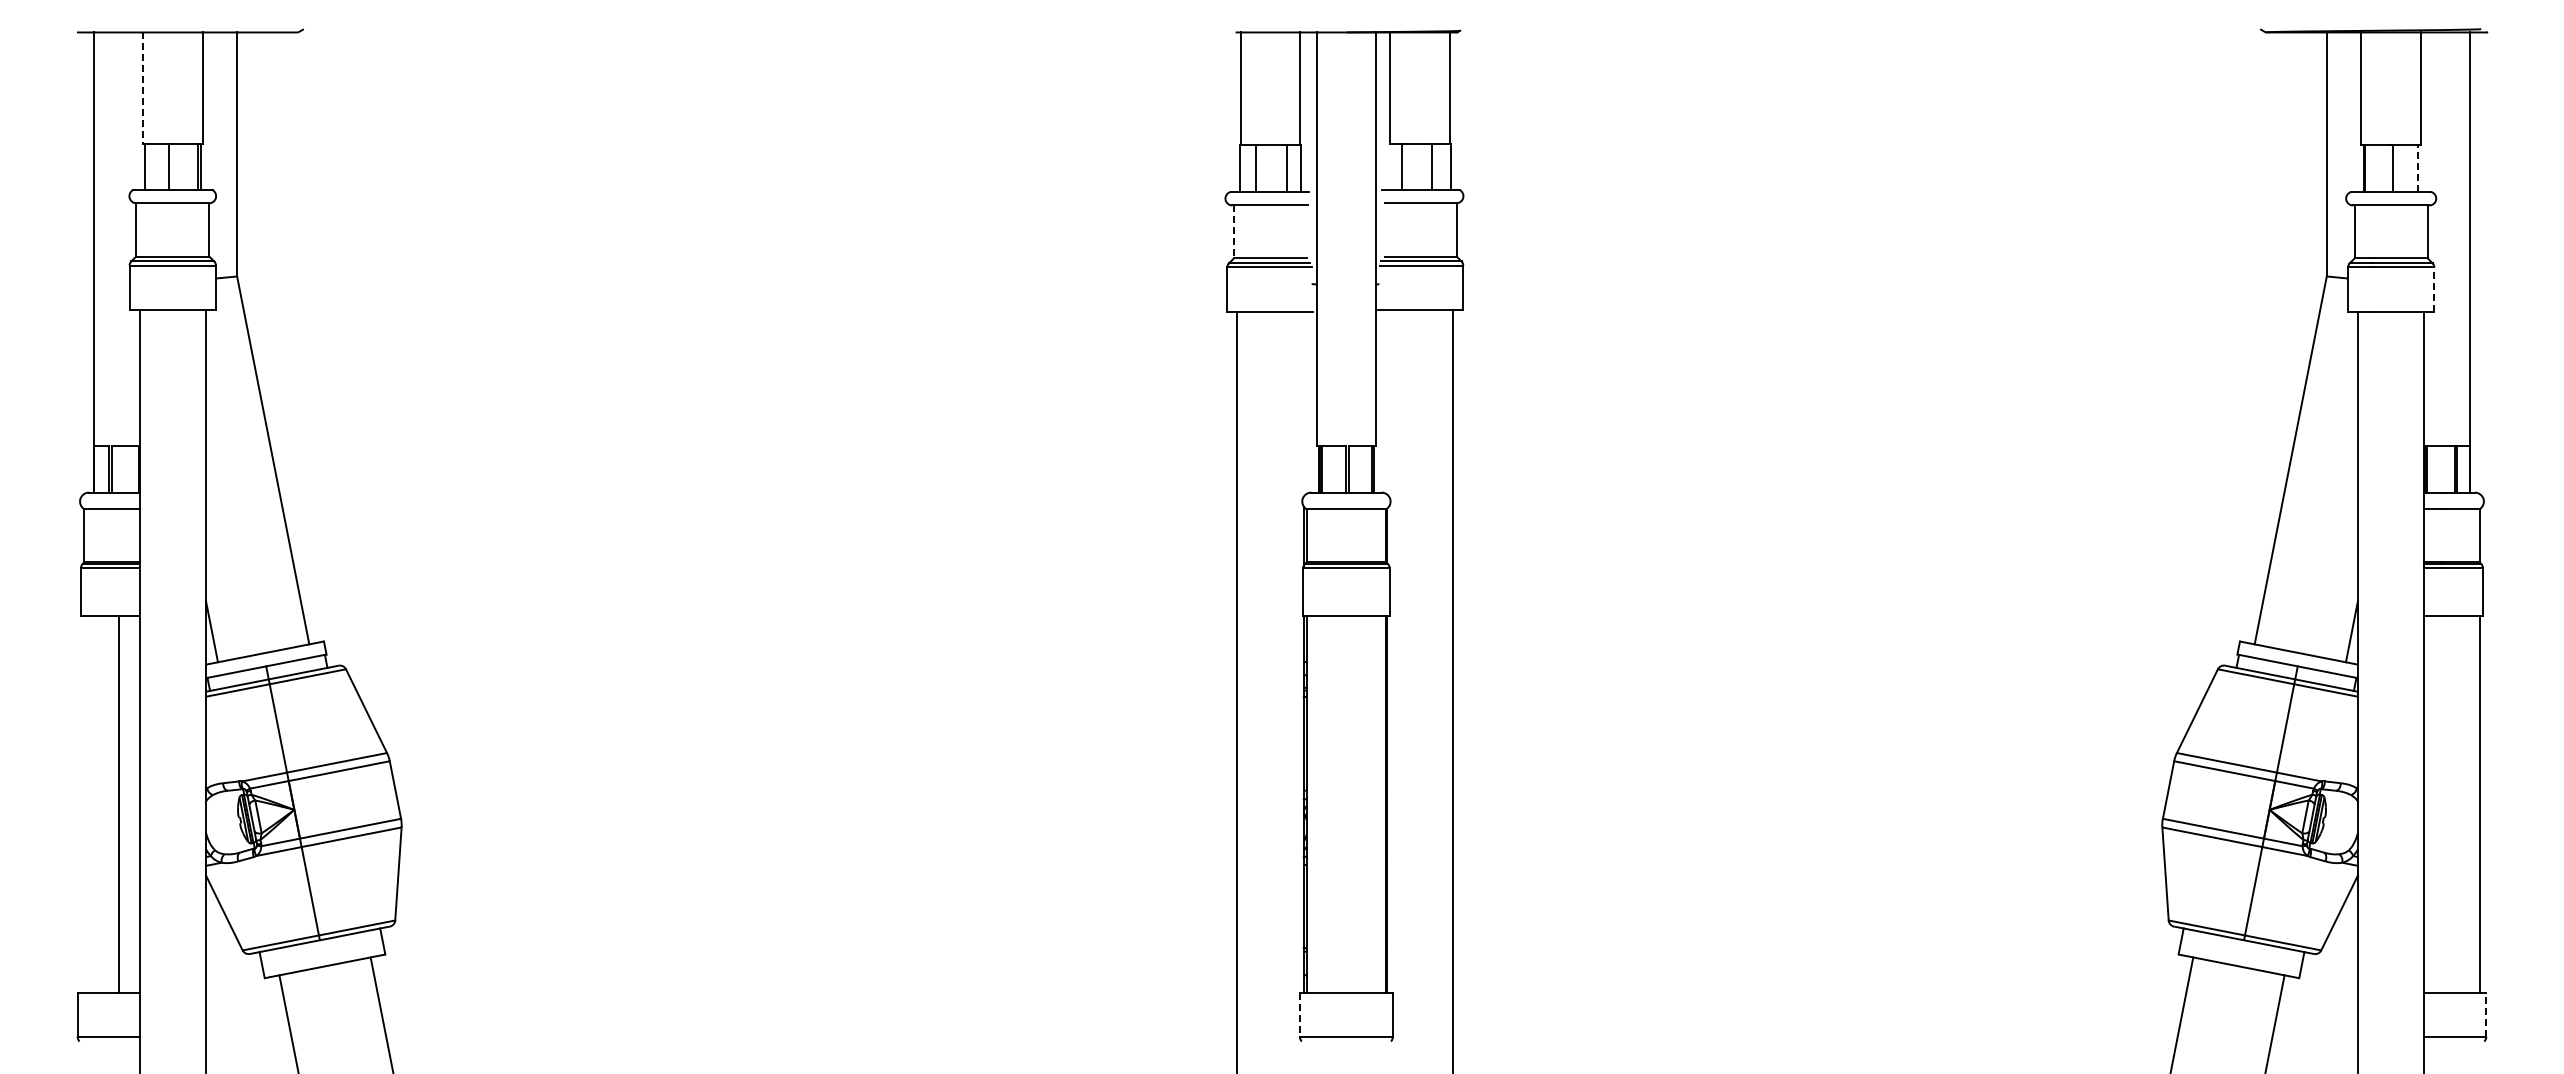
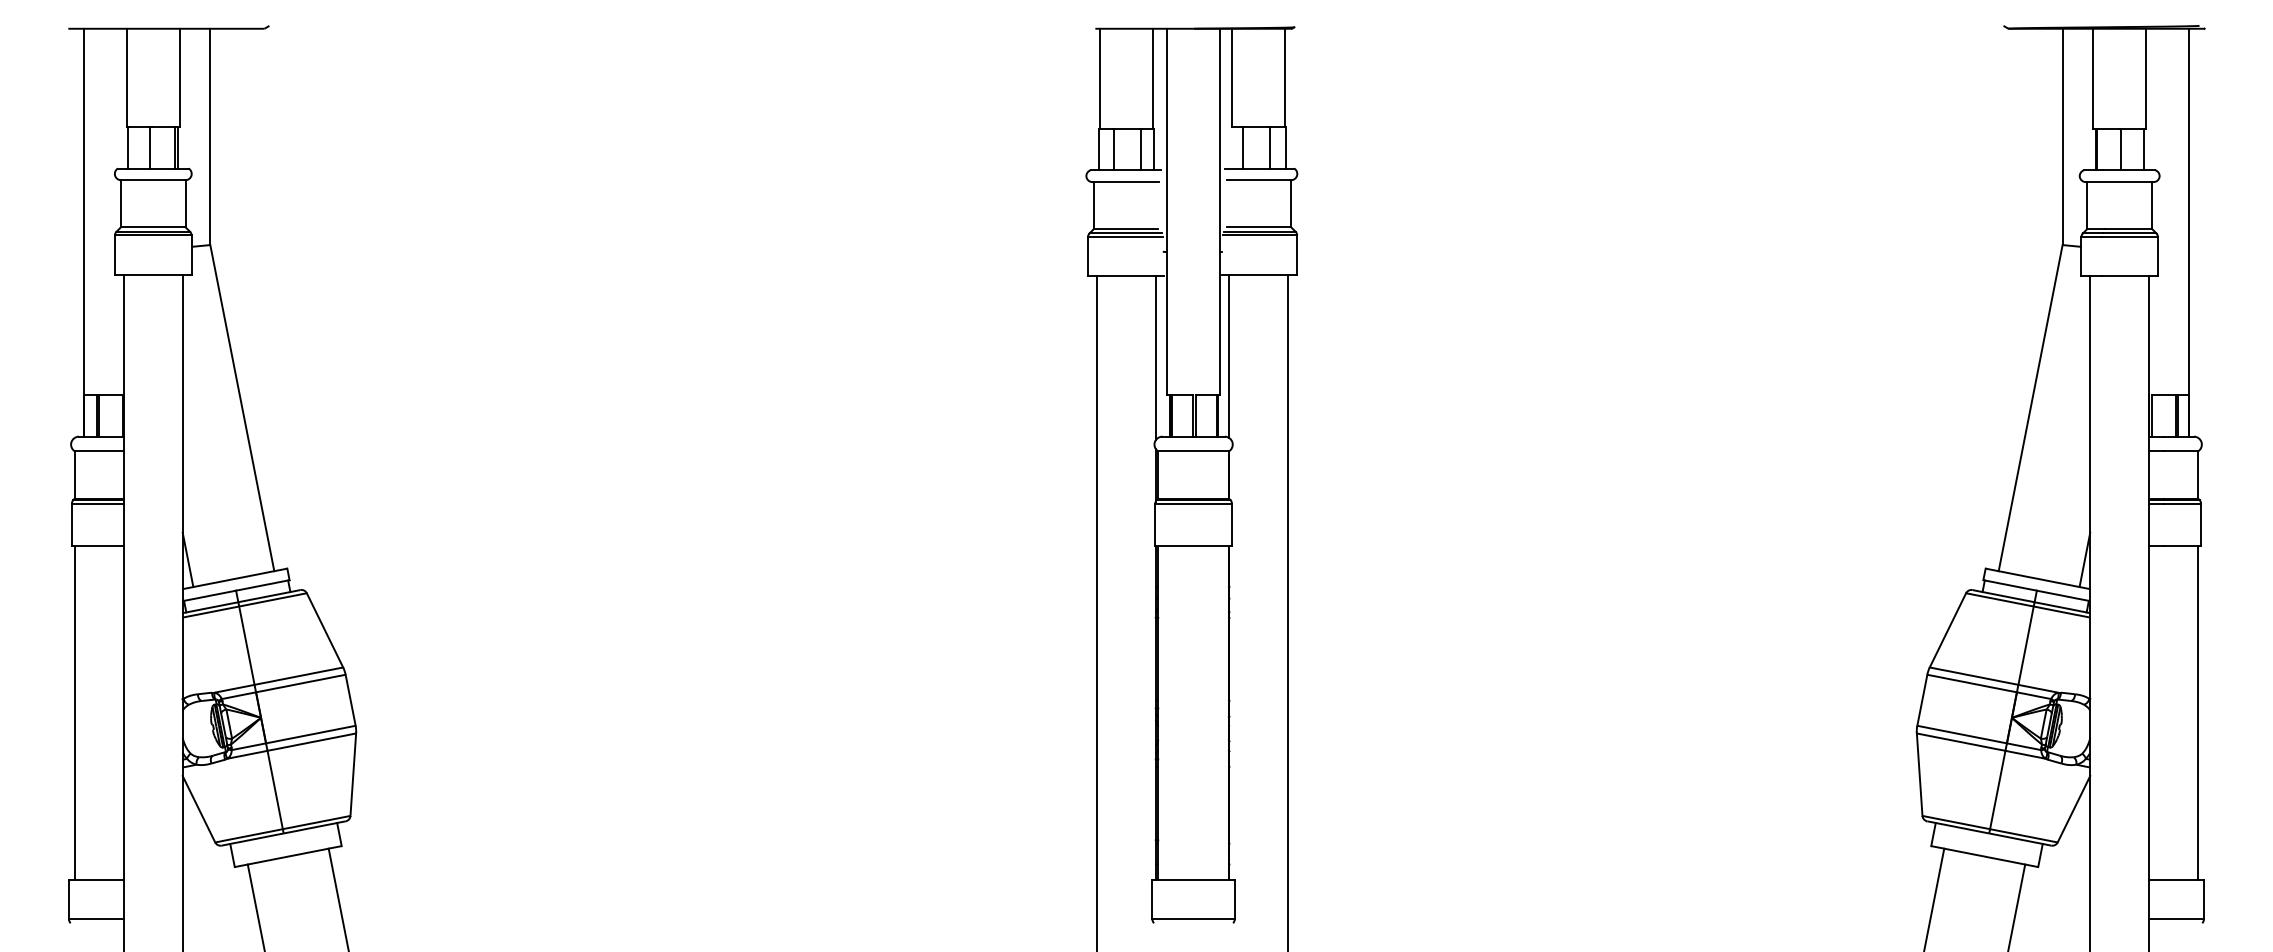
line: (142, 88) -> (126, 78), dashed -> solid
line: (2418, 168) -> (2143, 149), dashed -> solid
line: (1233, 232) -> (1093, 206), dashed -> solid
line: (2434, 289) -> (2158, 256), dashed -> solid
line: (1386, 401) -> (1229, 355), added
line: (1303, 403) -> (1155, 357), added
line: (119, 804) -> (75, 713), moved
line: (1299, 1014) -> (1152, 899), dashed -> solid
line: (2486, 1014) -> (2204, 899), dashed -> solid

